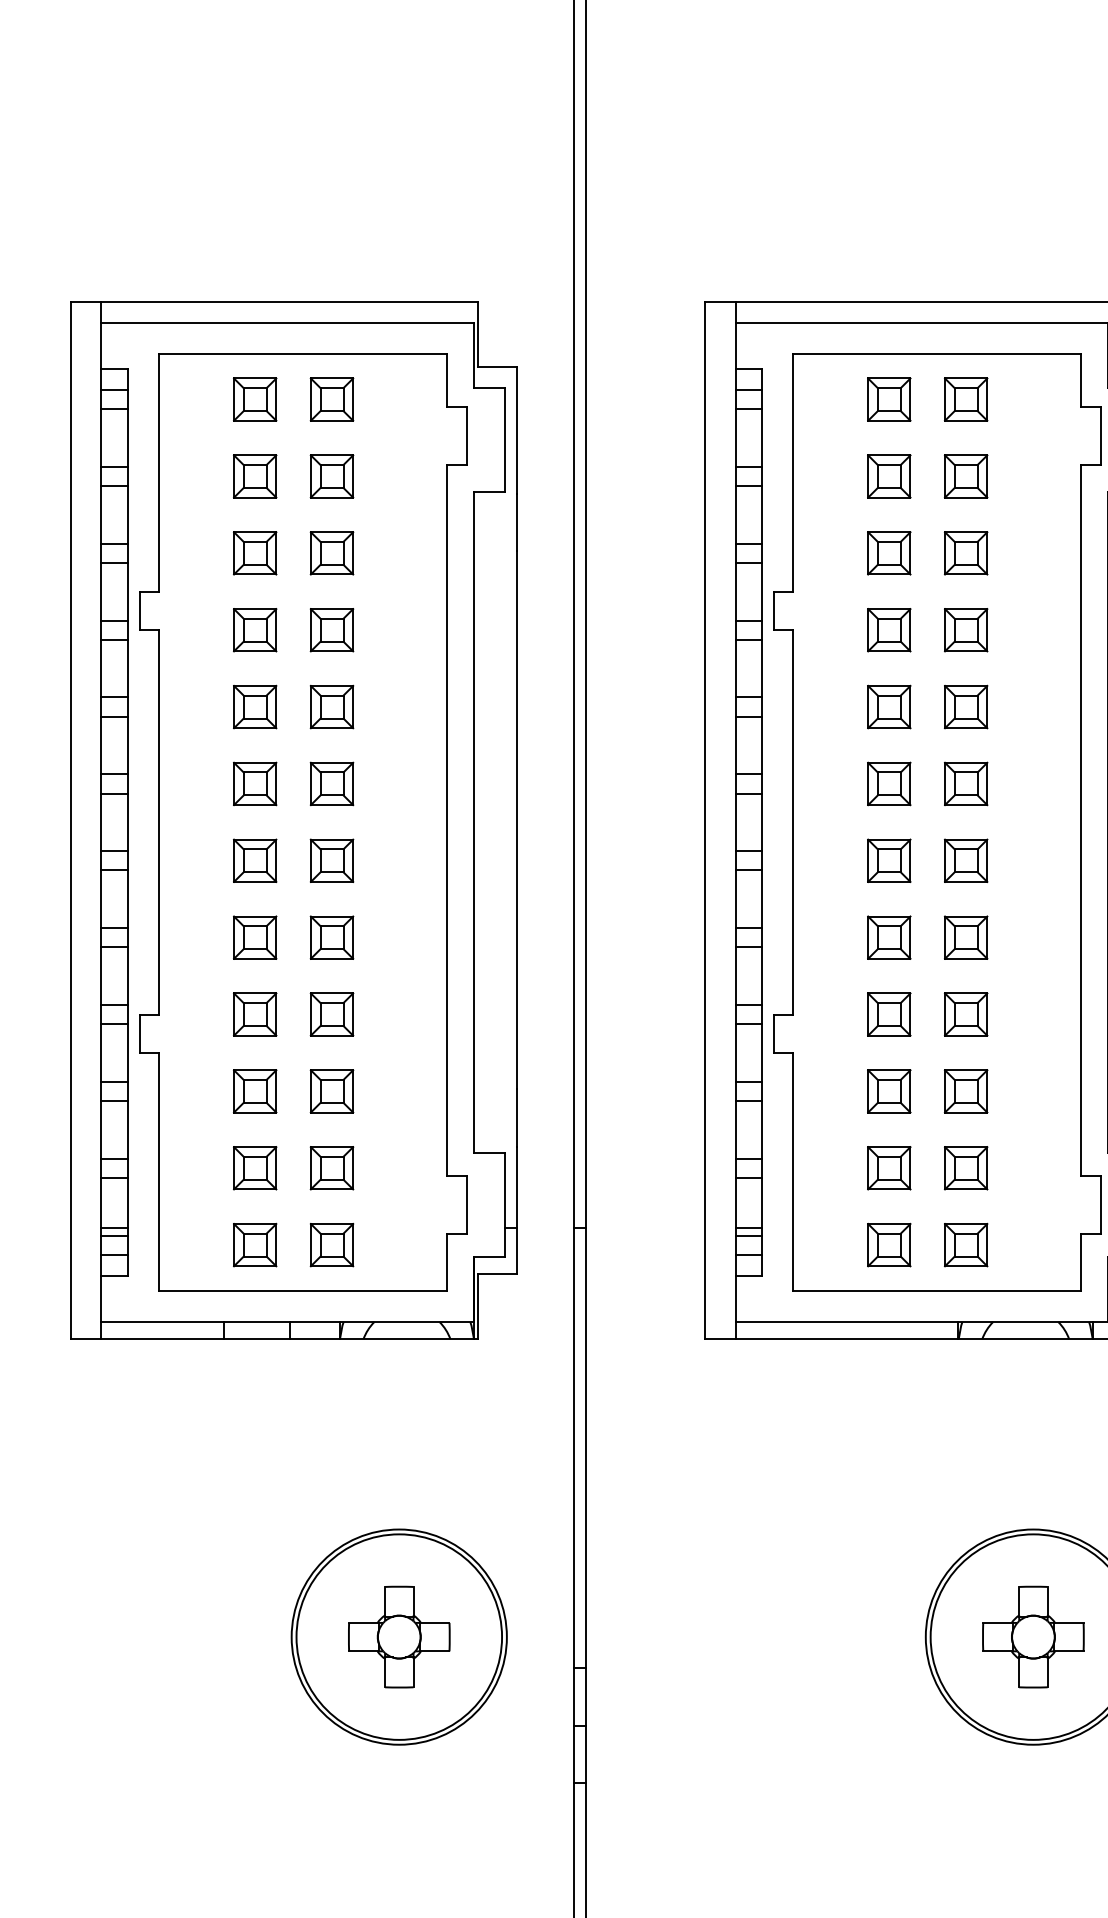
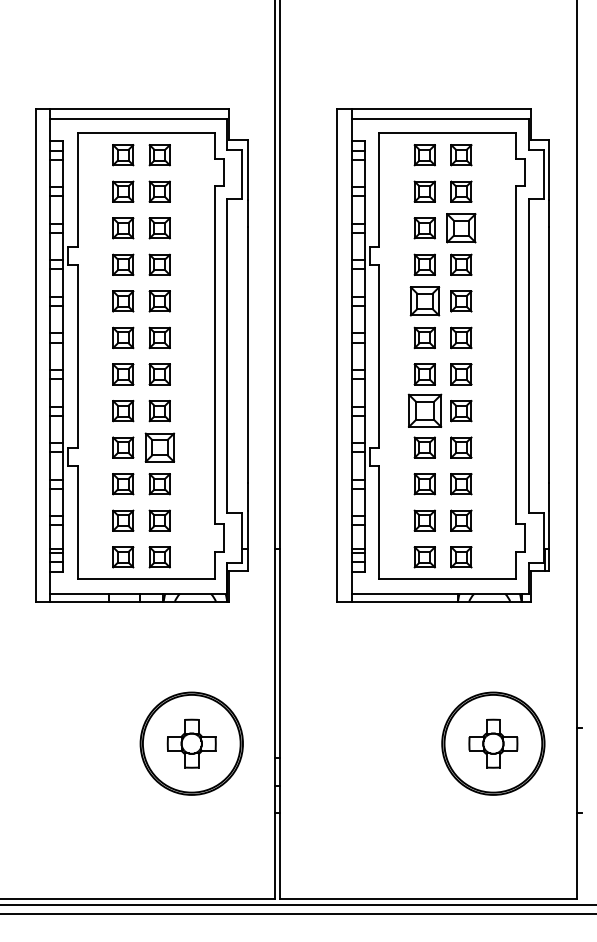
part: (966, 553) -> (461, 228), size x1.4
part: (888, 707) -> (424, 301), size x1.4
part: (888, 938) -> (424, 411), size x1.6
part: (331, 1014) -> (159, 447), size x1.4

